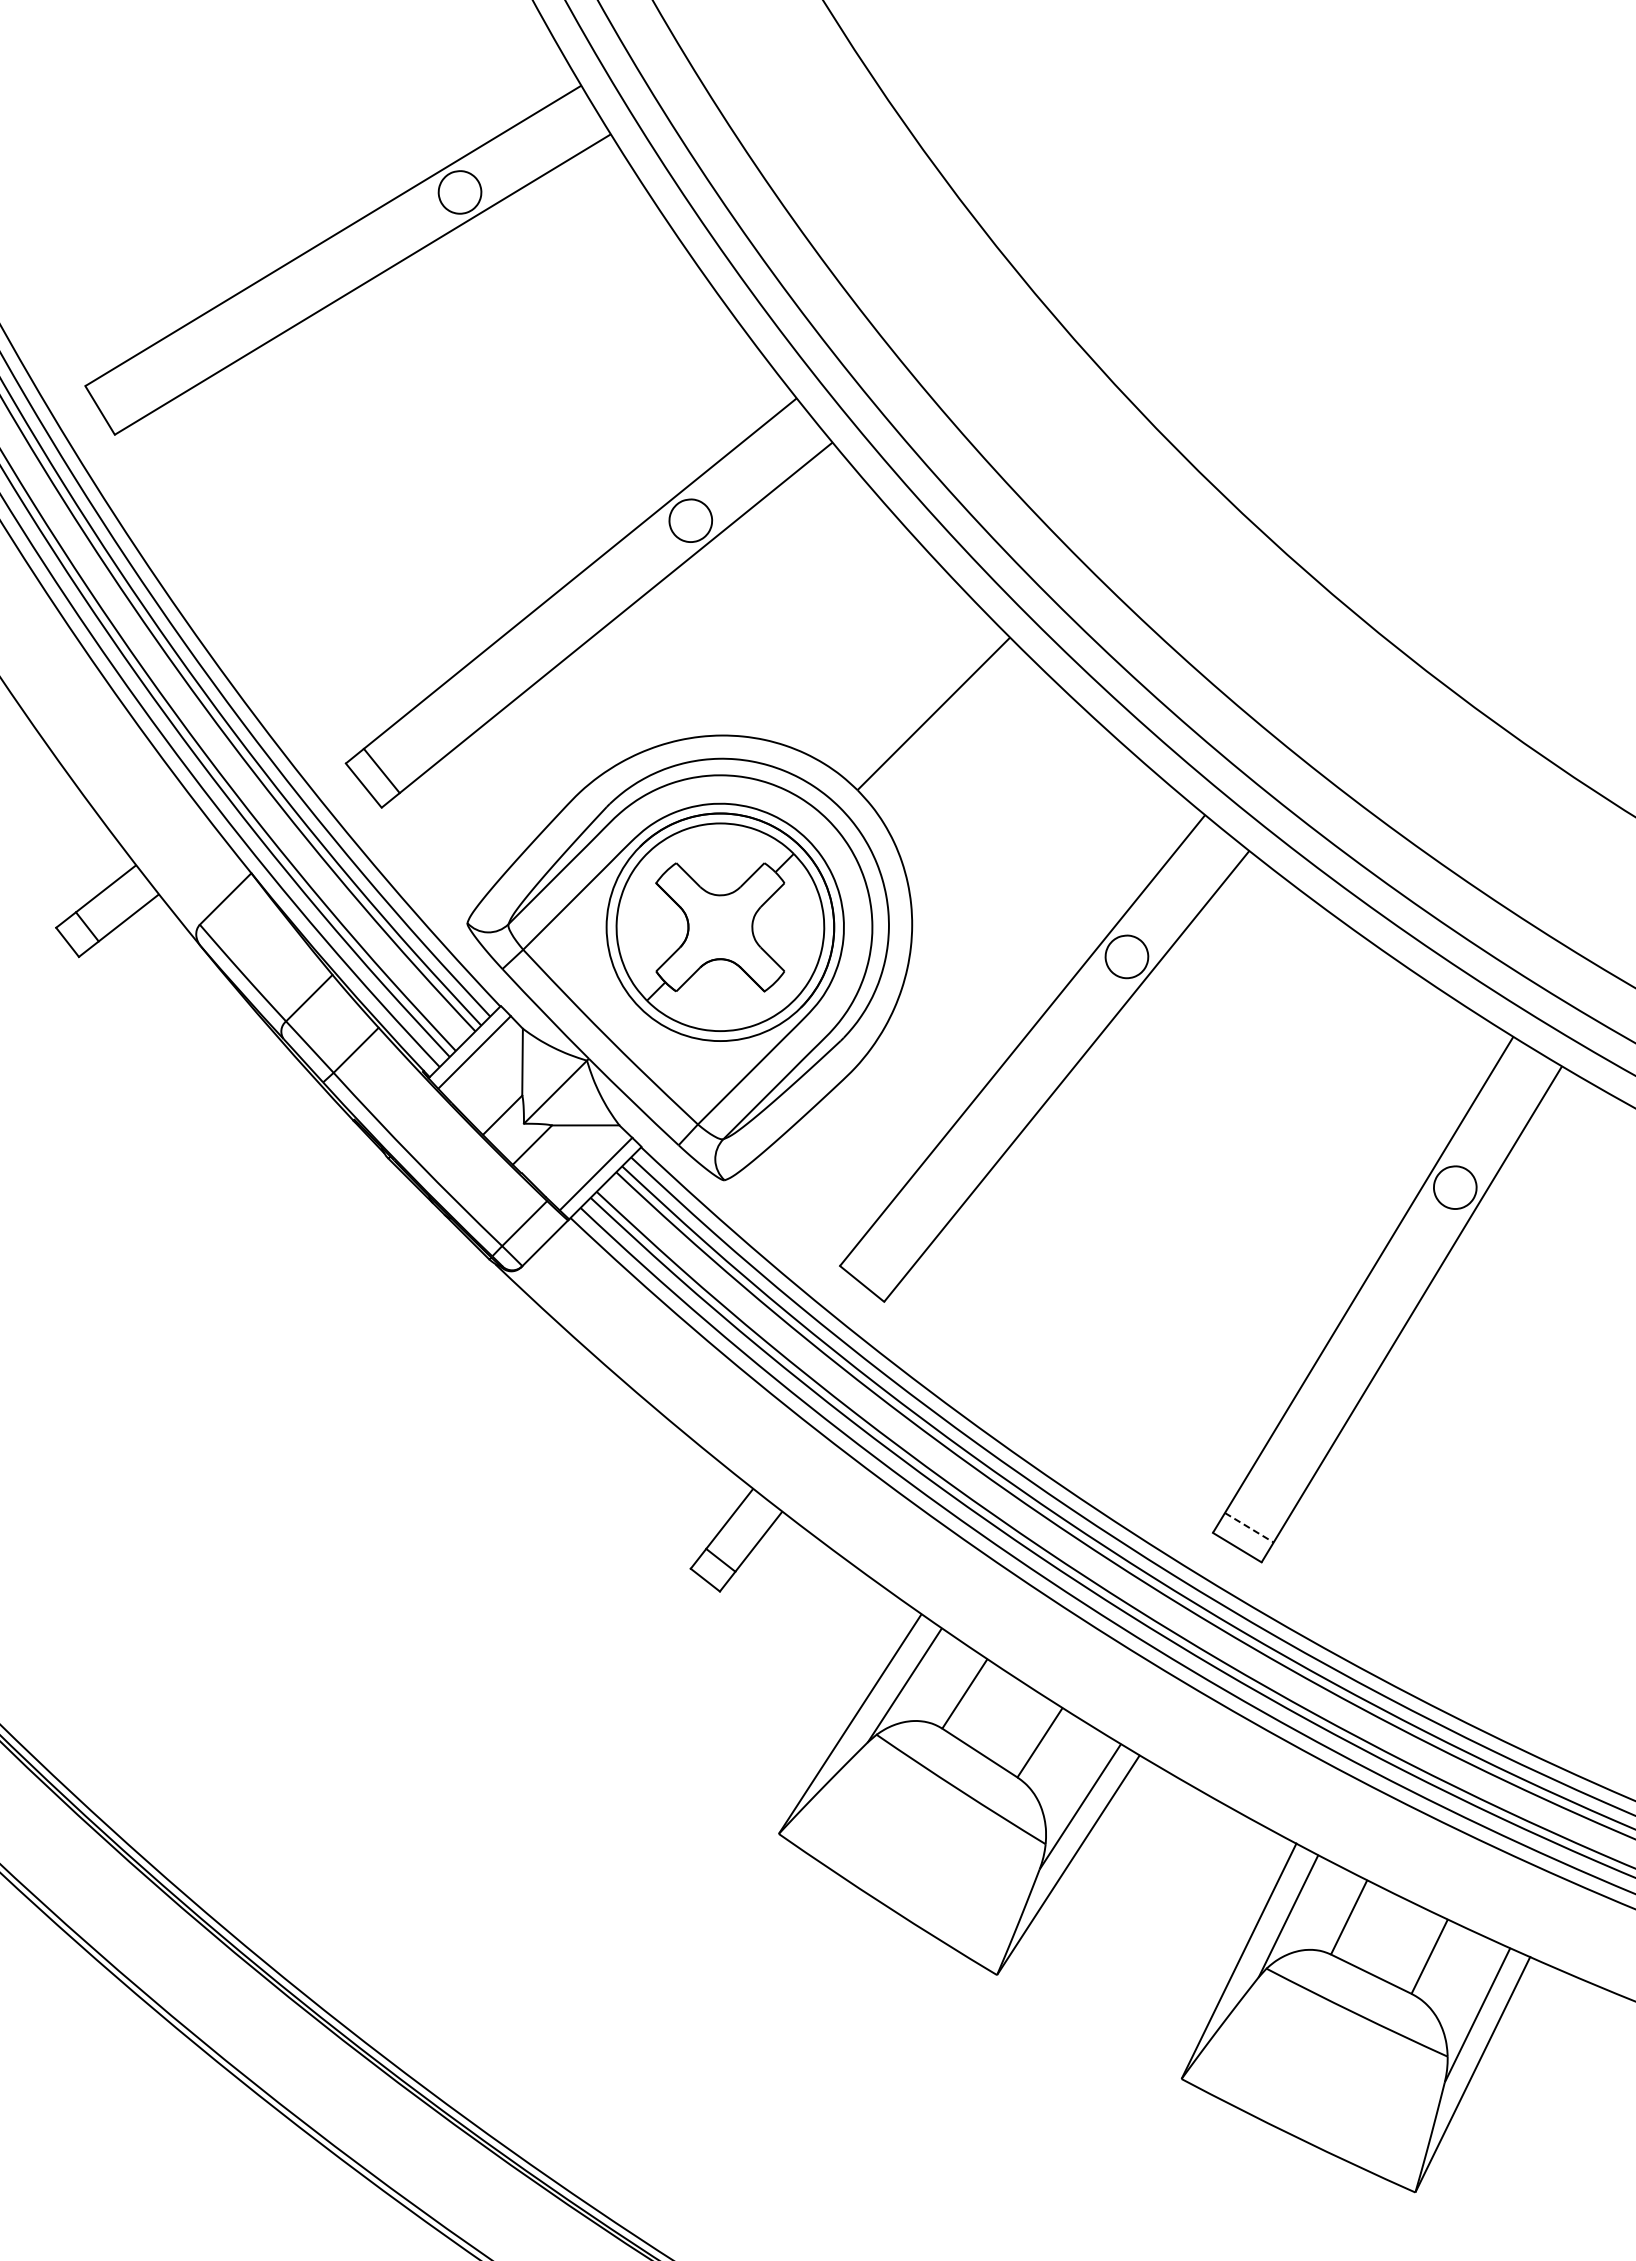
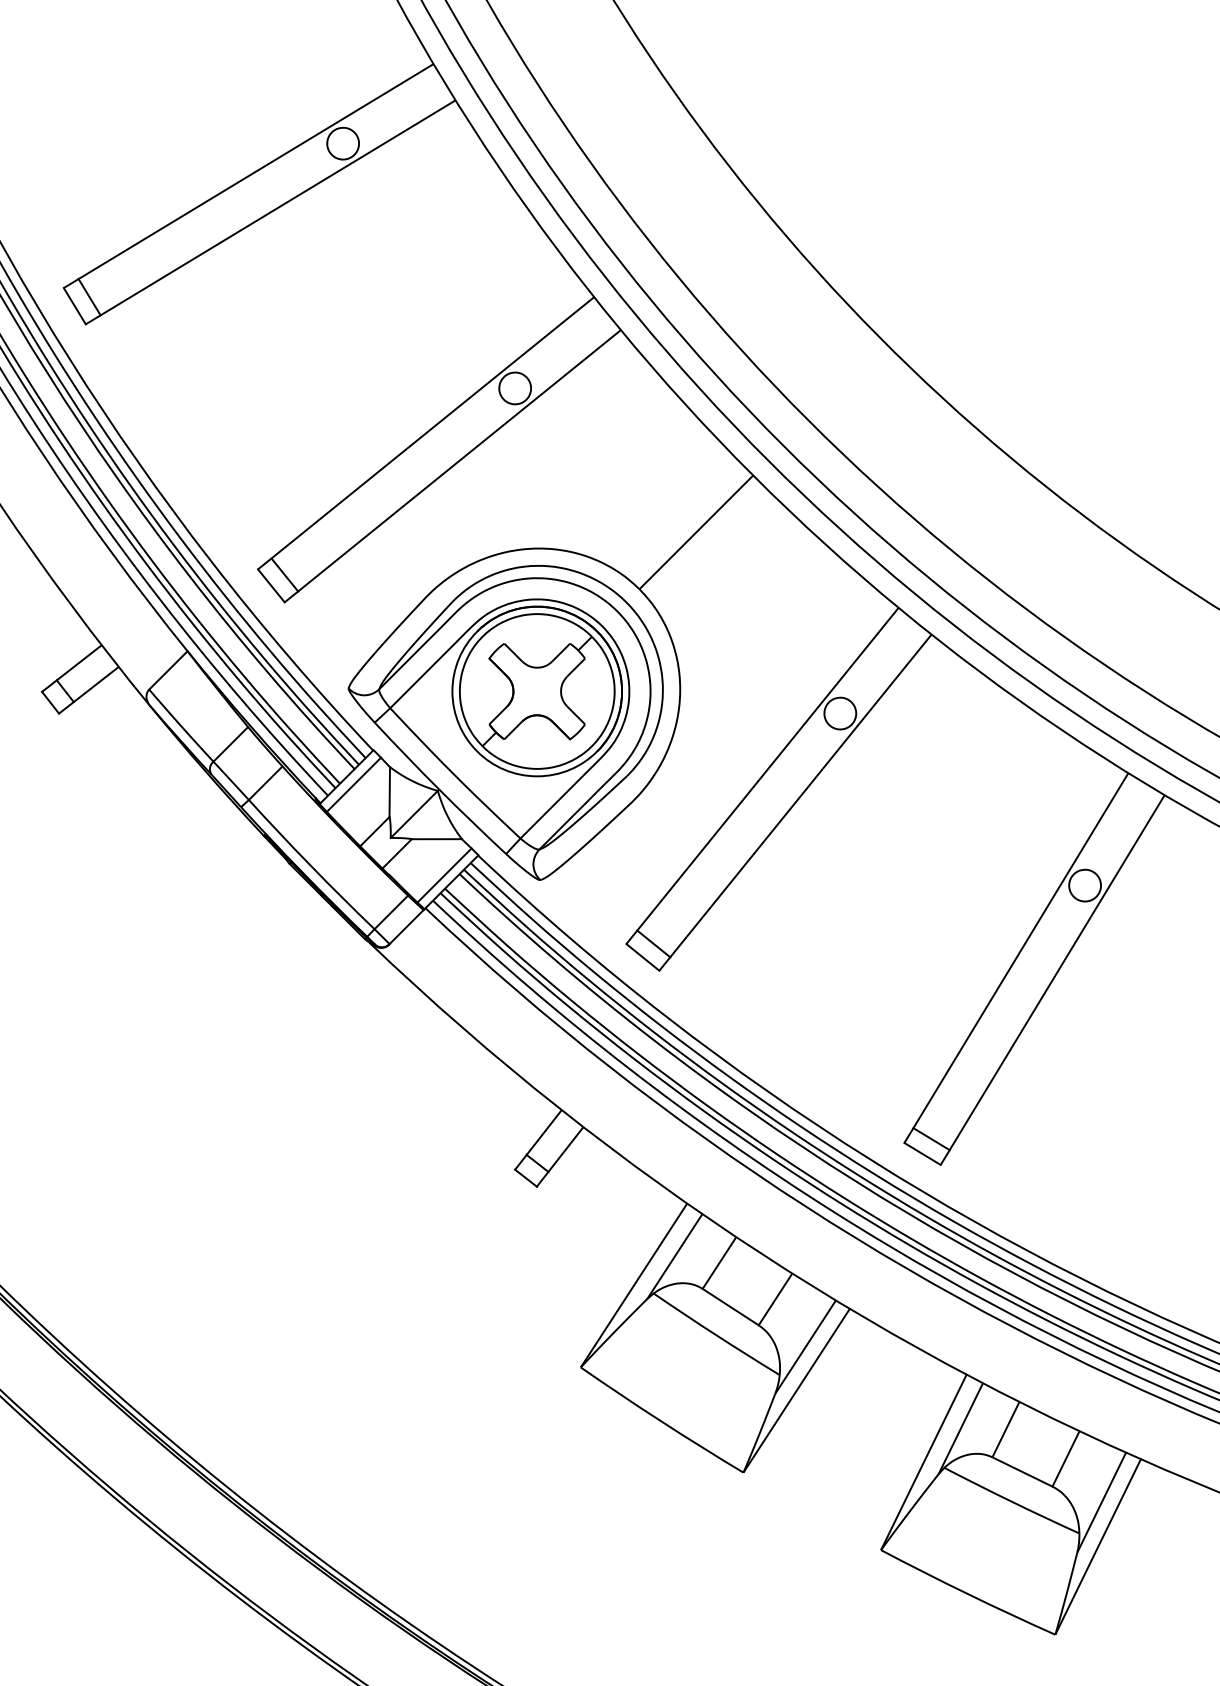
line: (119, 398) -> (89, 297), added
line: (876, 1265) -> (653, 943), added
line: (1249, 1528) -> (931, 1139), dashed -> solid

